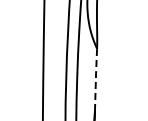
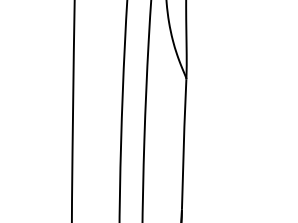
line: (95, 79) -> (183, 143), dashed -> solid

